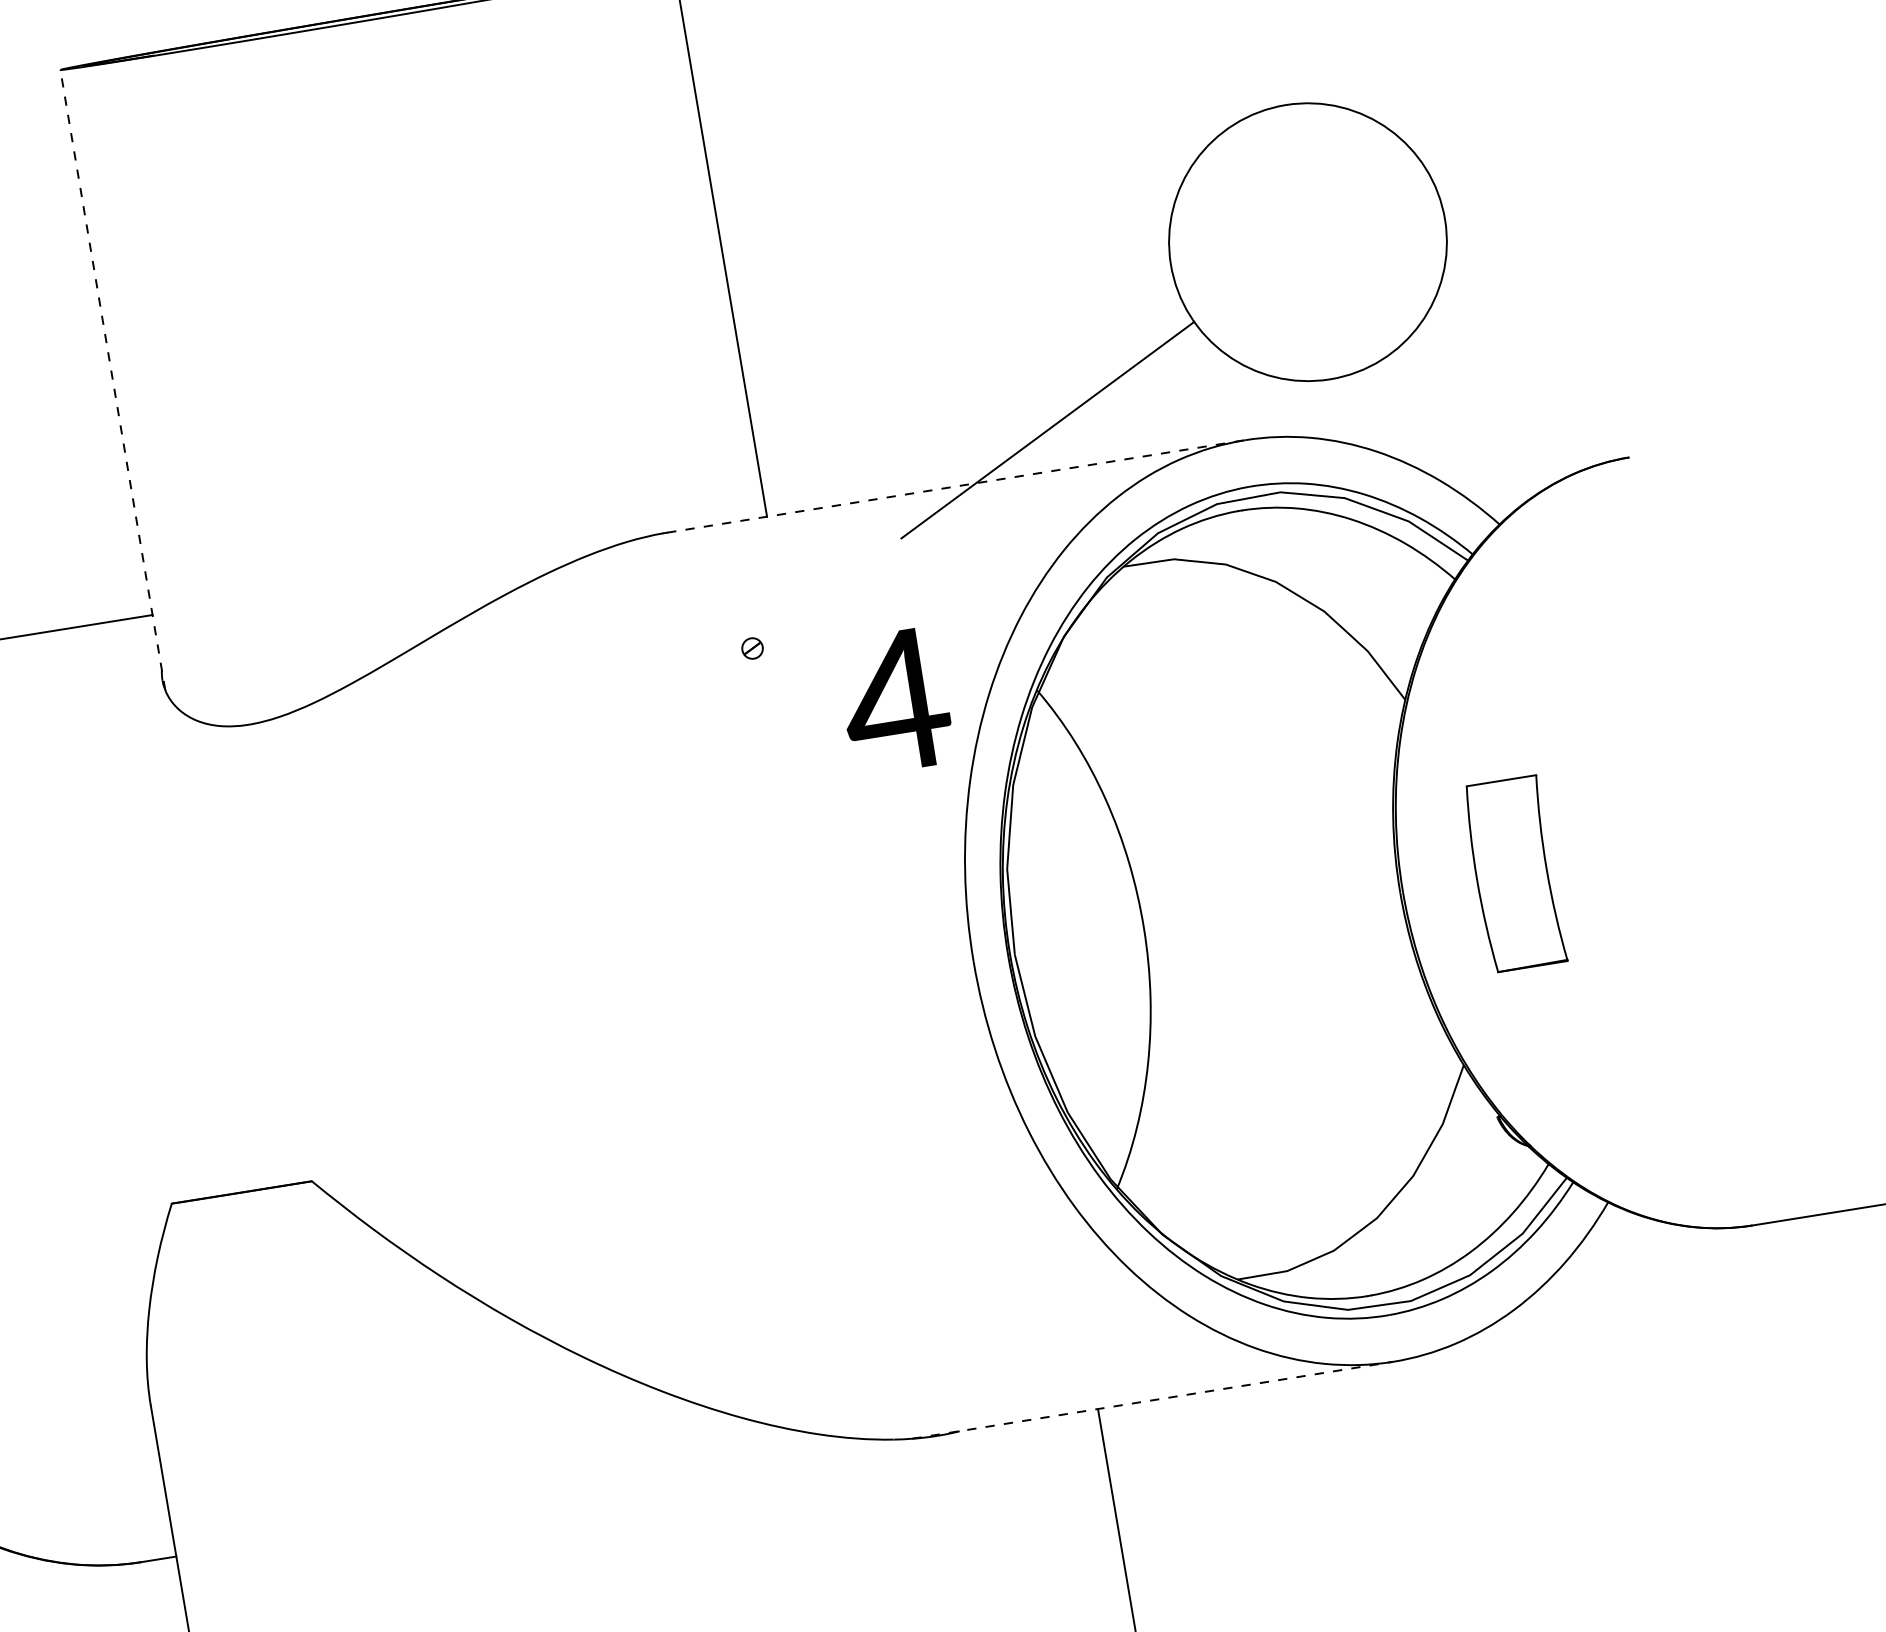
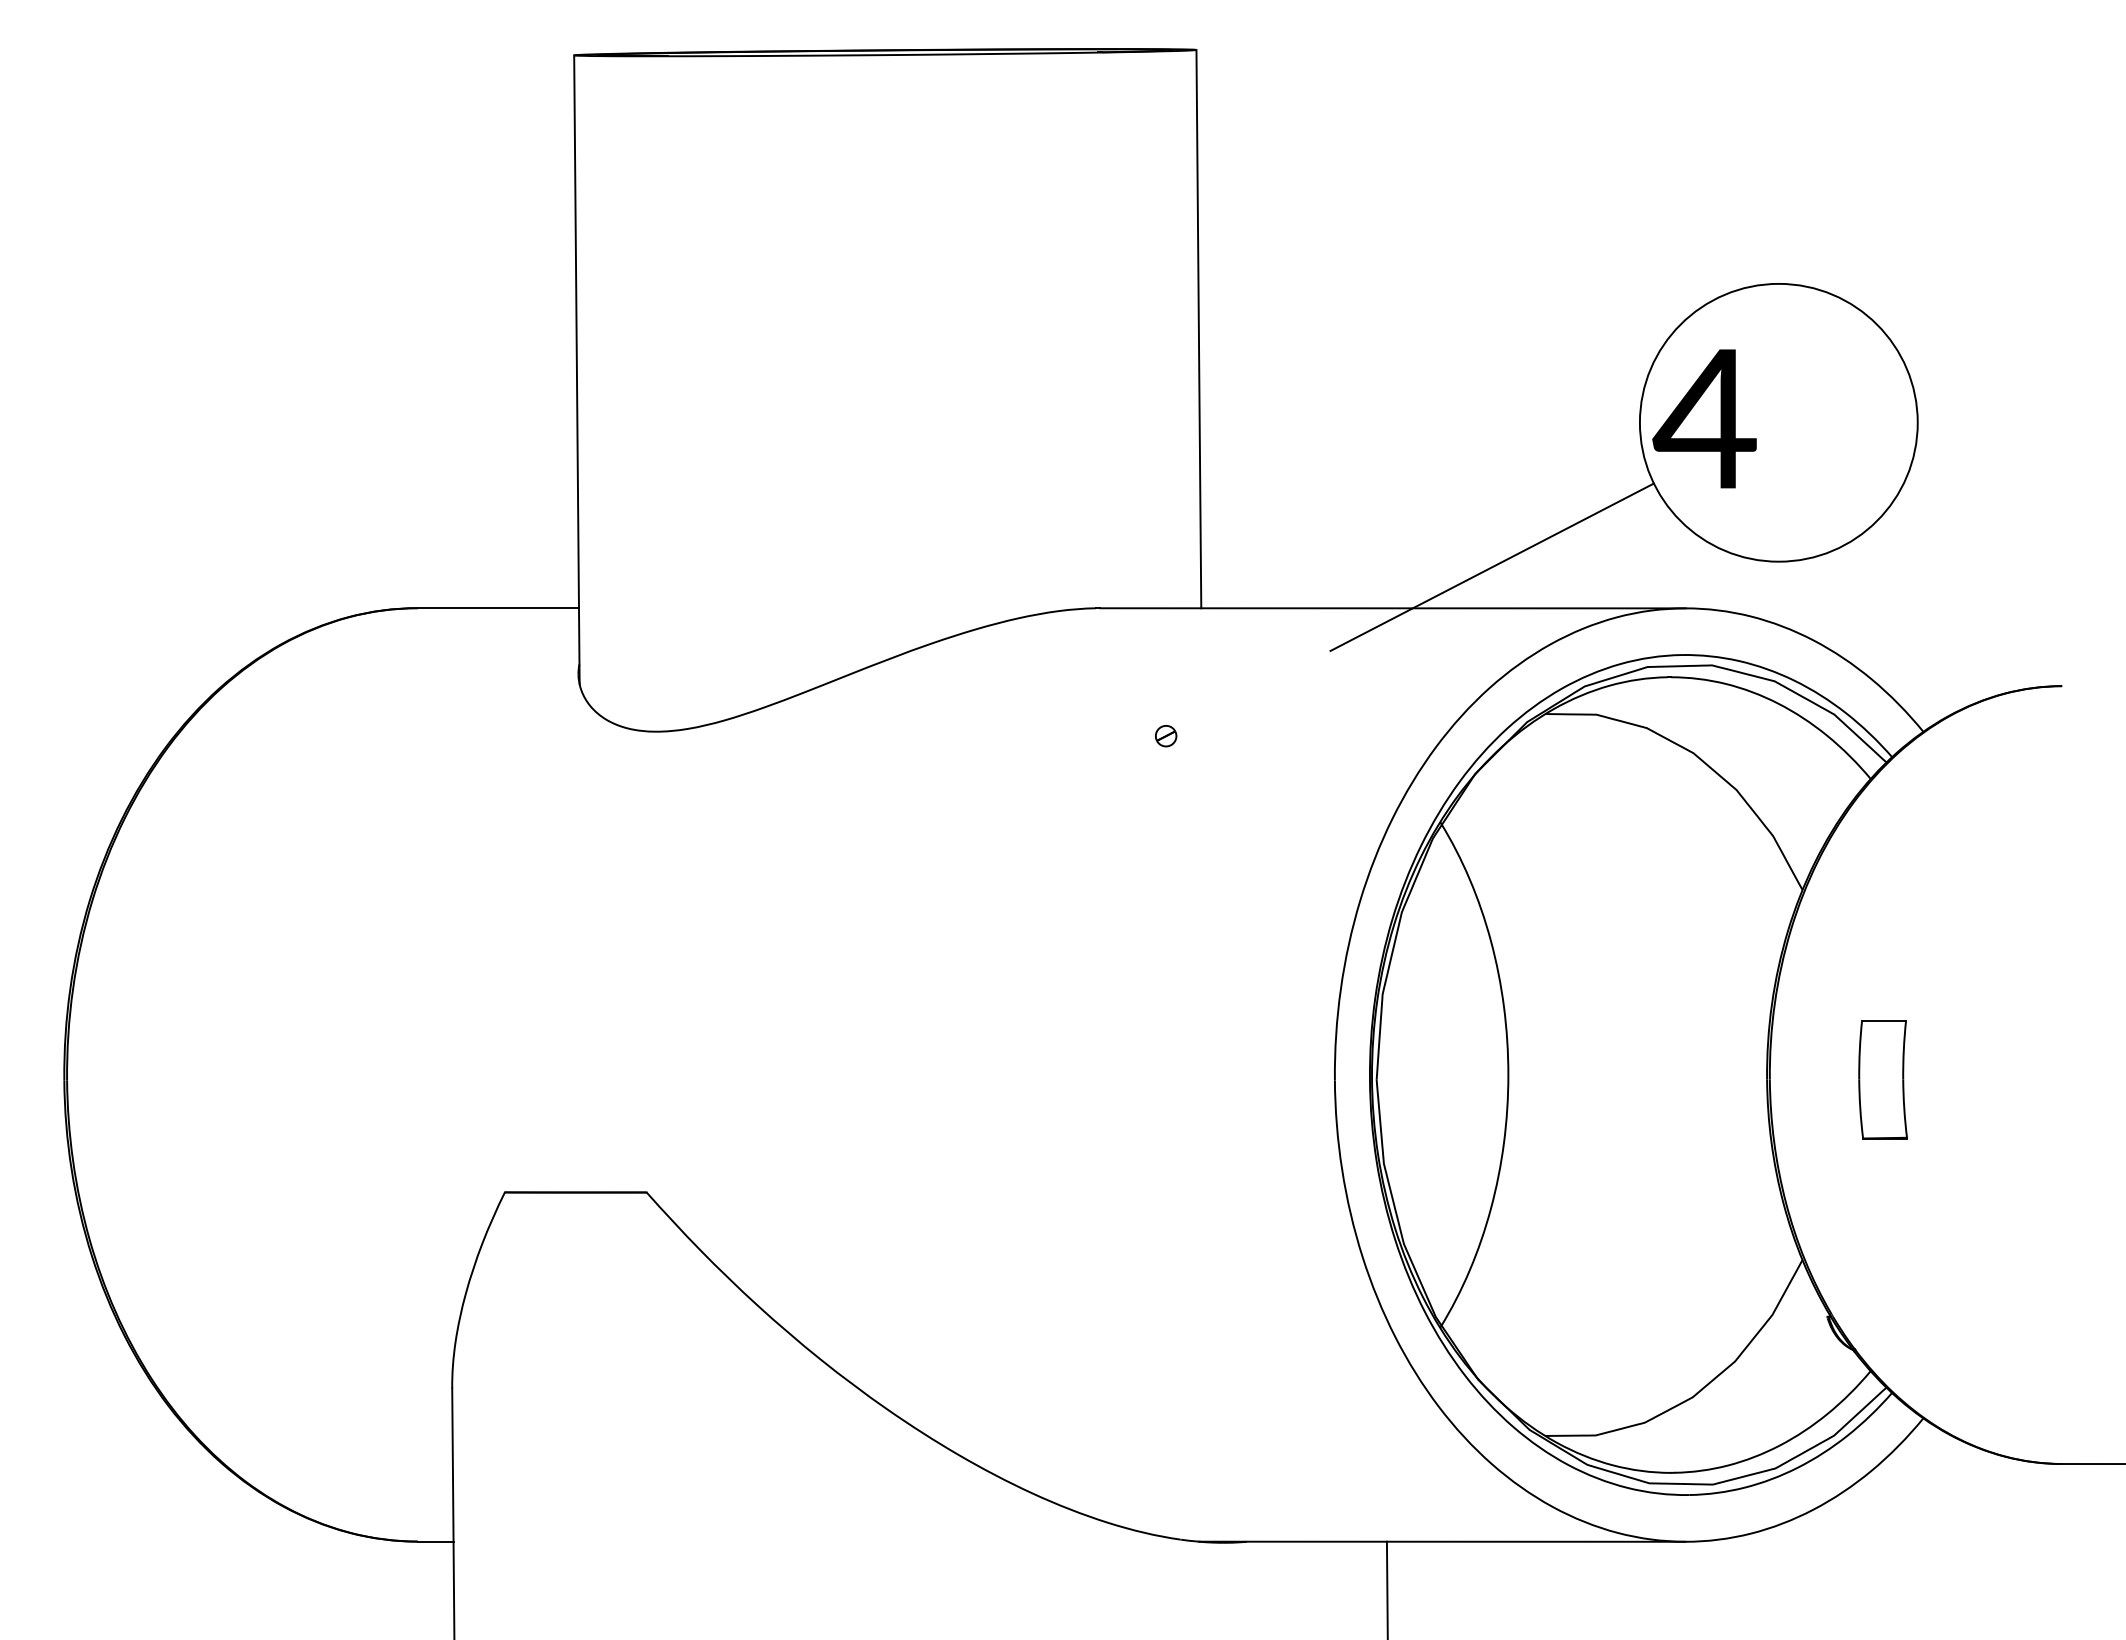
line: (112, 379) -> (576, 369), dashed -> solid
line: (955, 486) -> (1392, 608), dashed -> solid
text: (895, 701) -> (1704, 418), moved
part: (1514, 874) -> (1882, 1079), size x0.62
line: (1152, 1400) -> (1442, 1541), dashed -> solid

